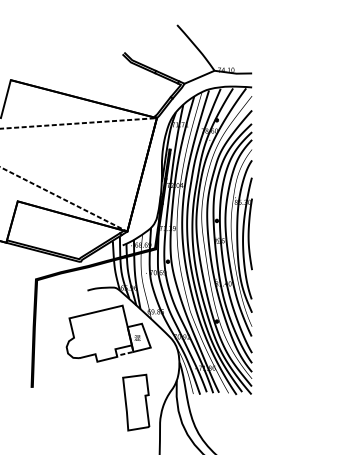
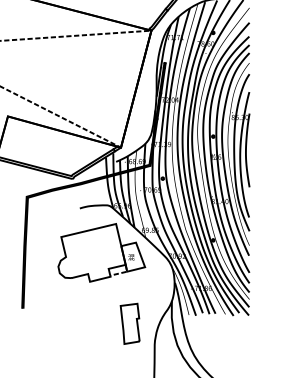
part: (136, 402) -> (130, 323), size x0.7

